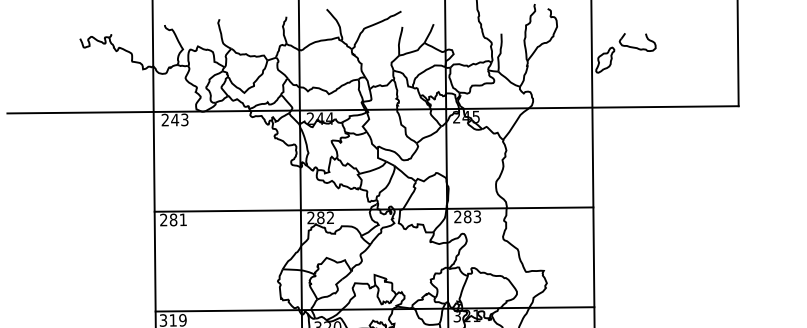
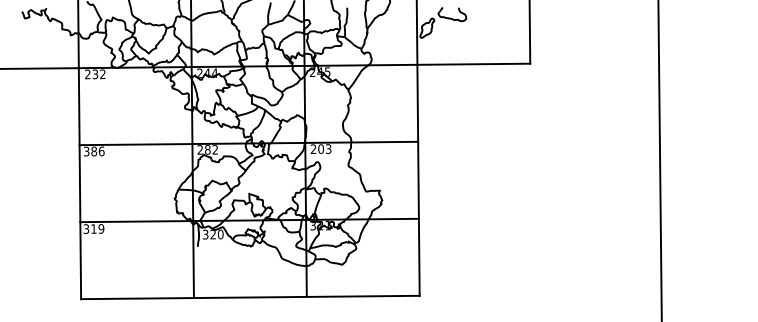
text: (179, 120) -> (98, 74), 243 -> 232
text: (468, 216) -> (321, 148), 283 -> 203
text: (172, 219) -> (93, 151), 281 -> 386

